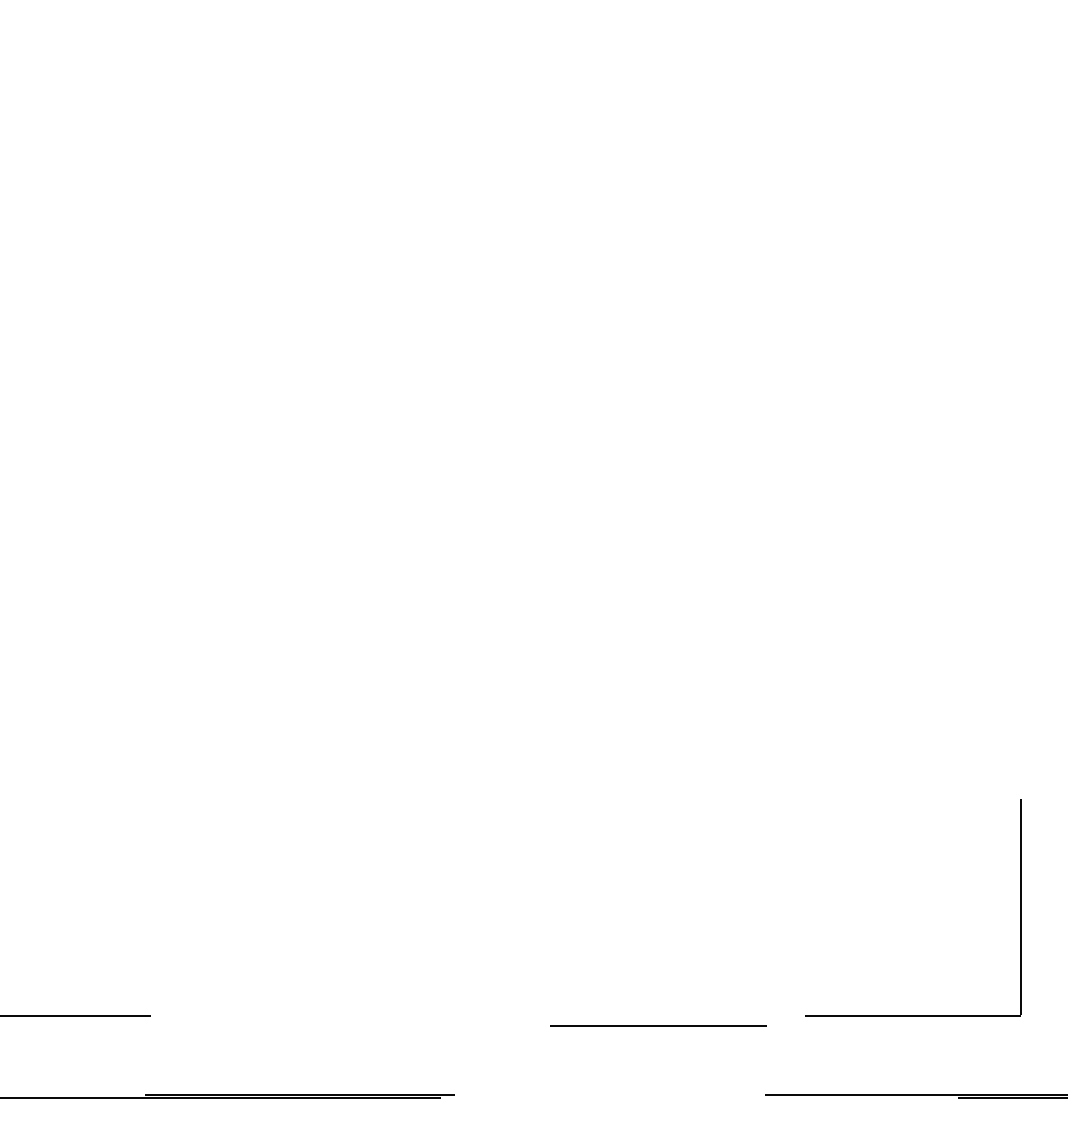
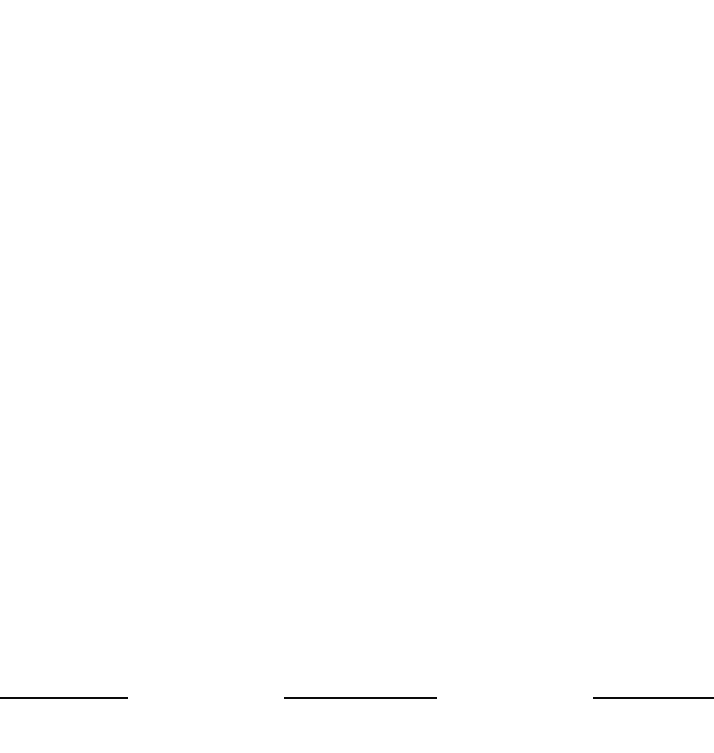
line: (658, 1025) -> (360, 697), moved

